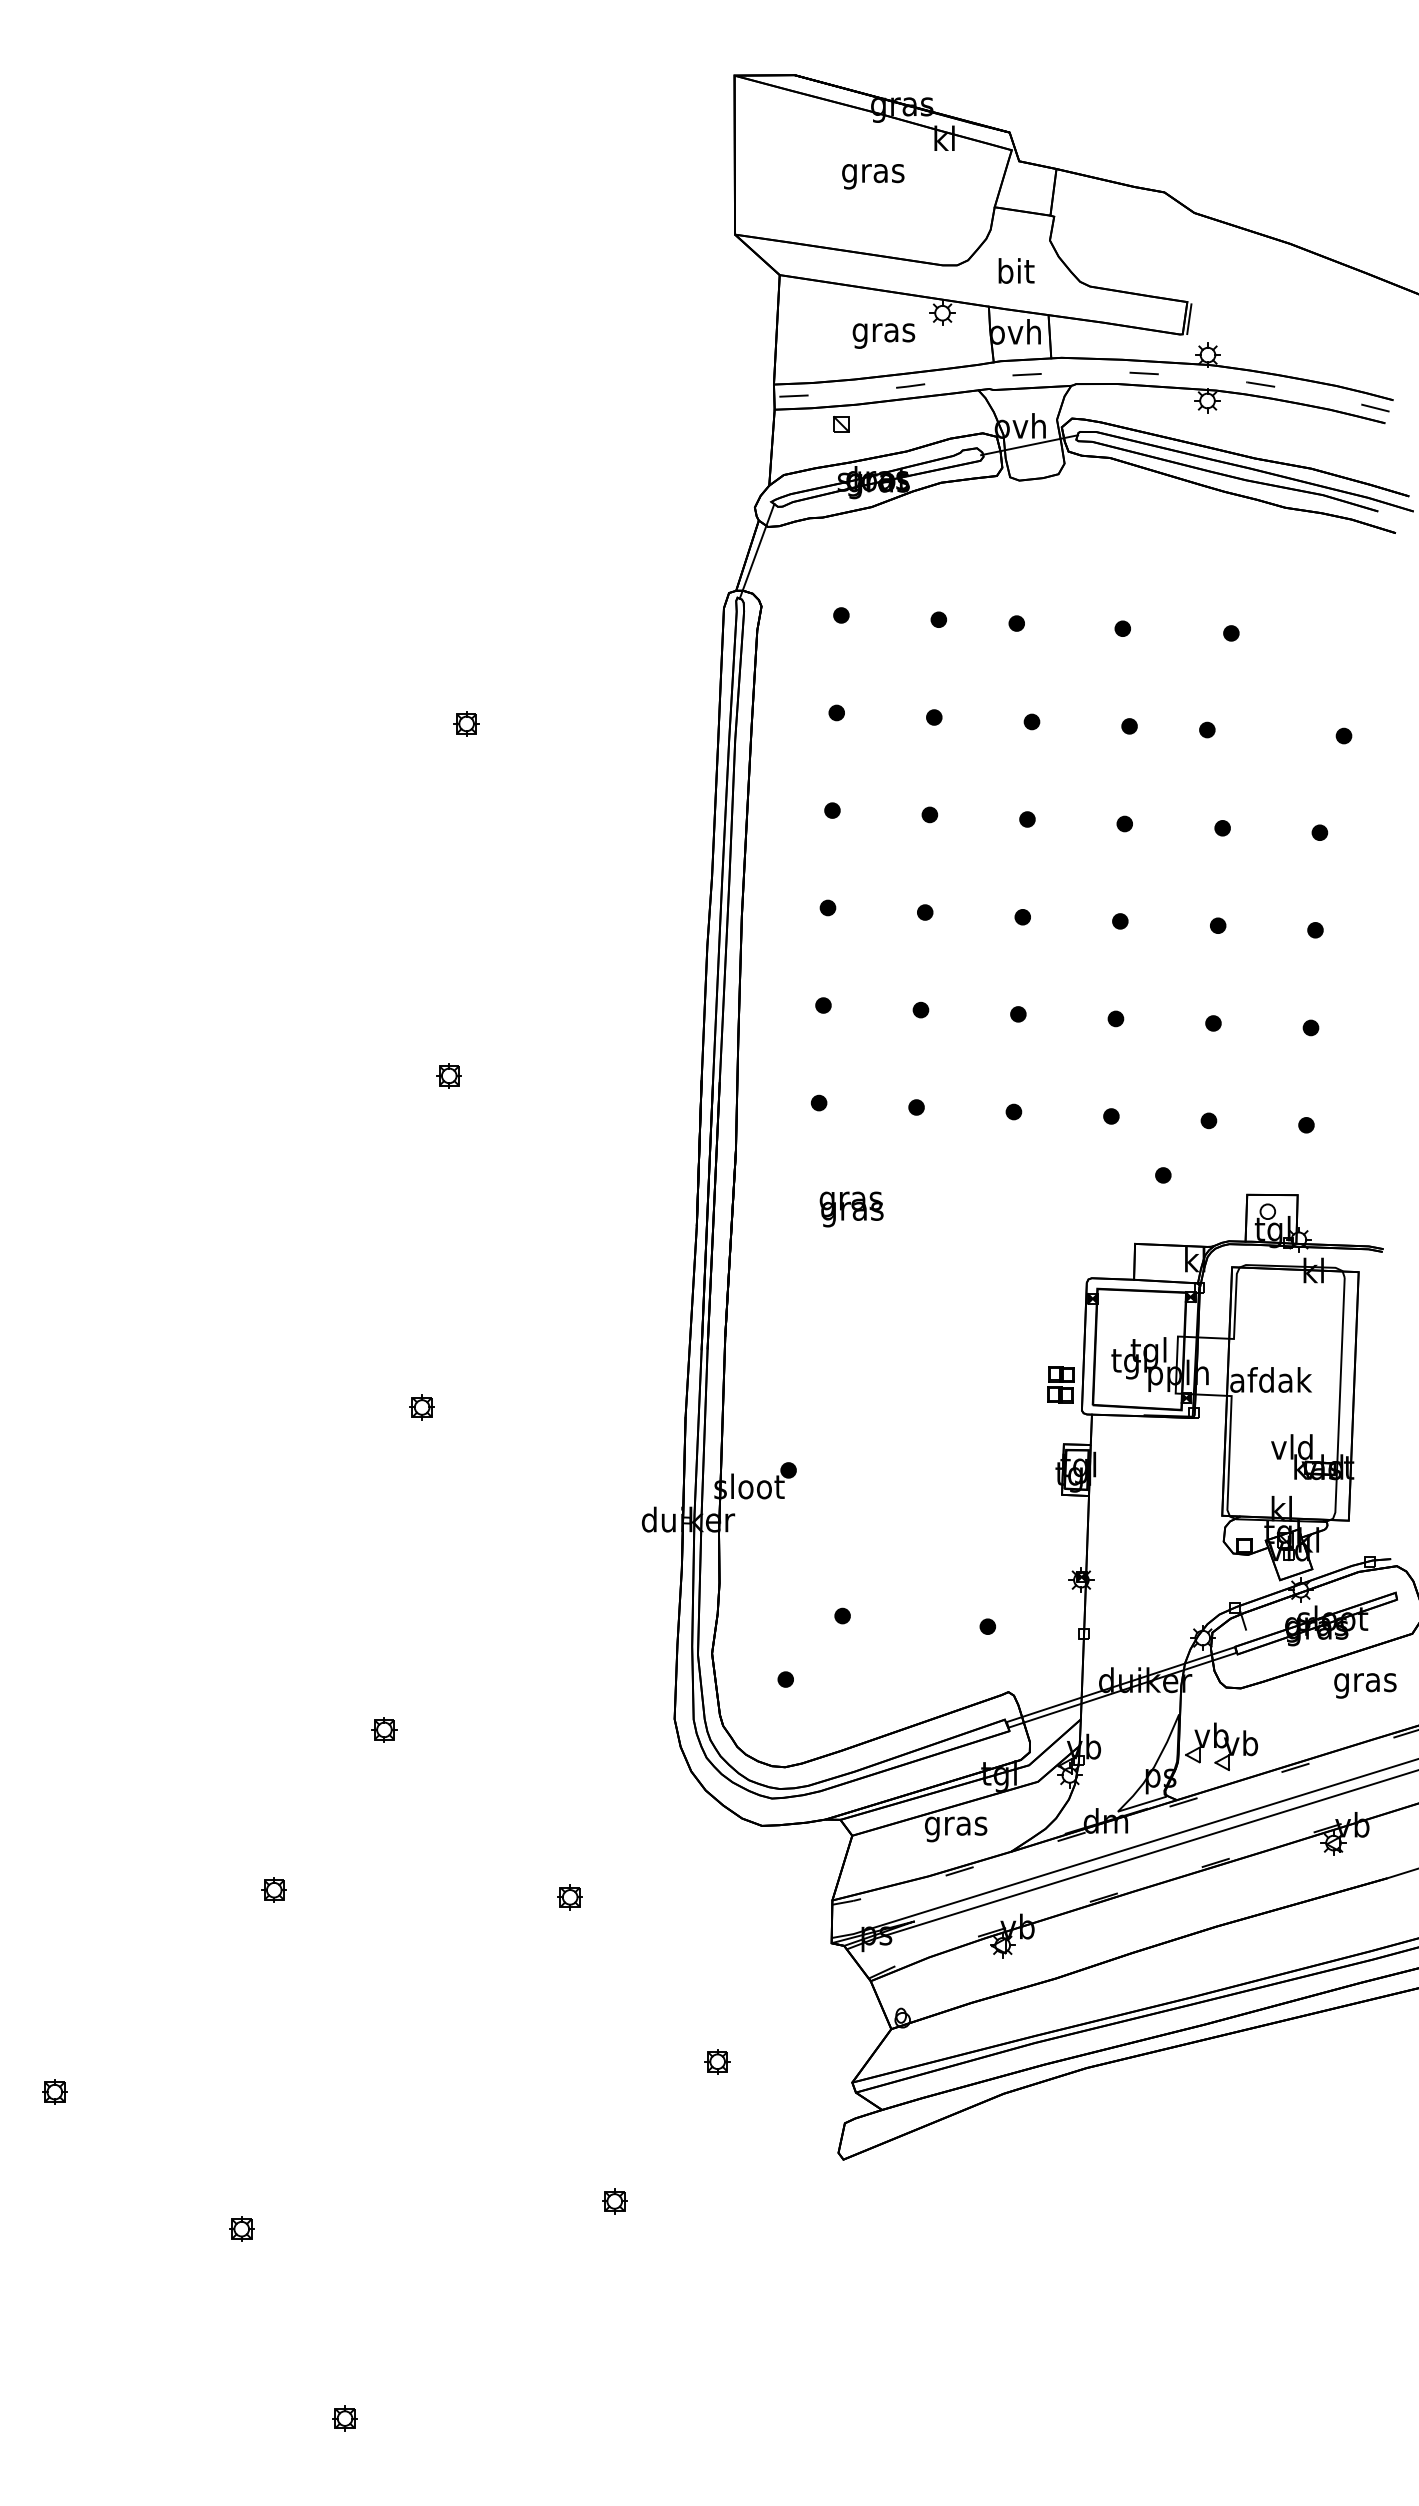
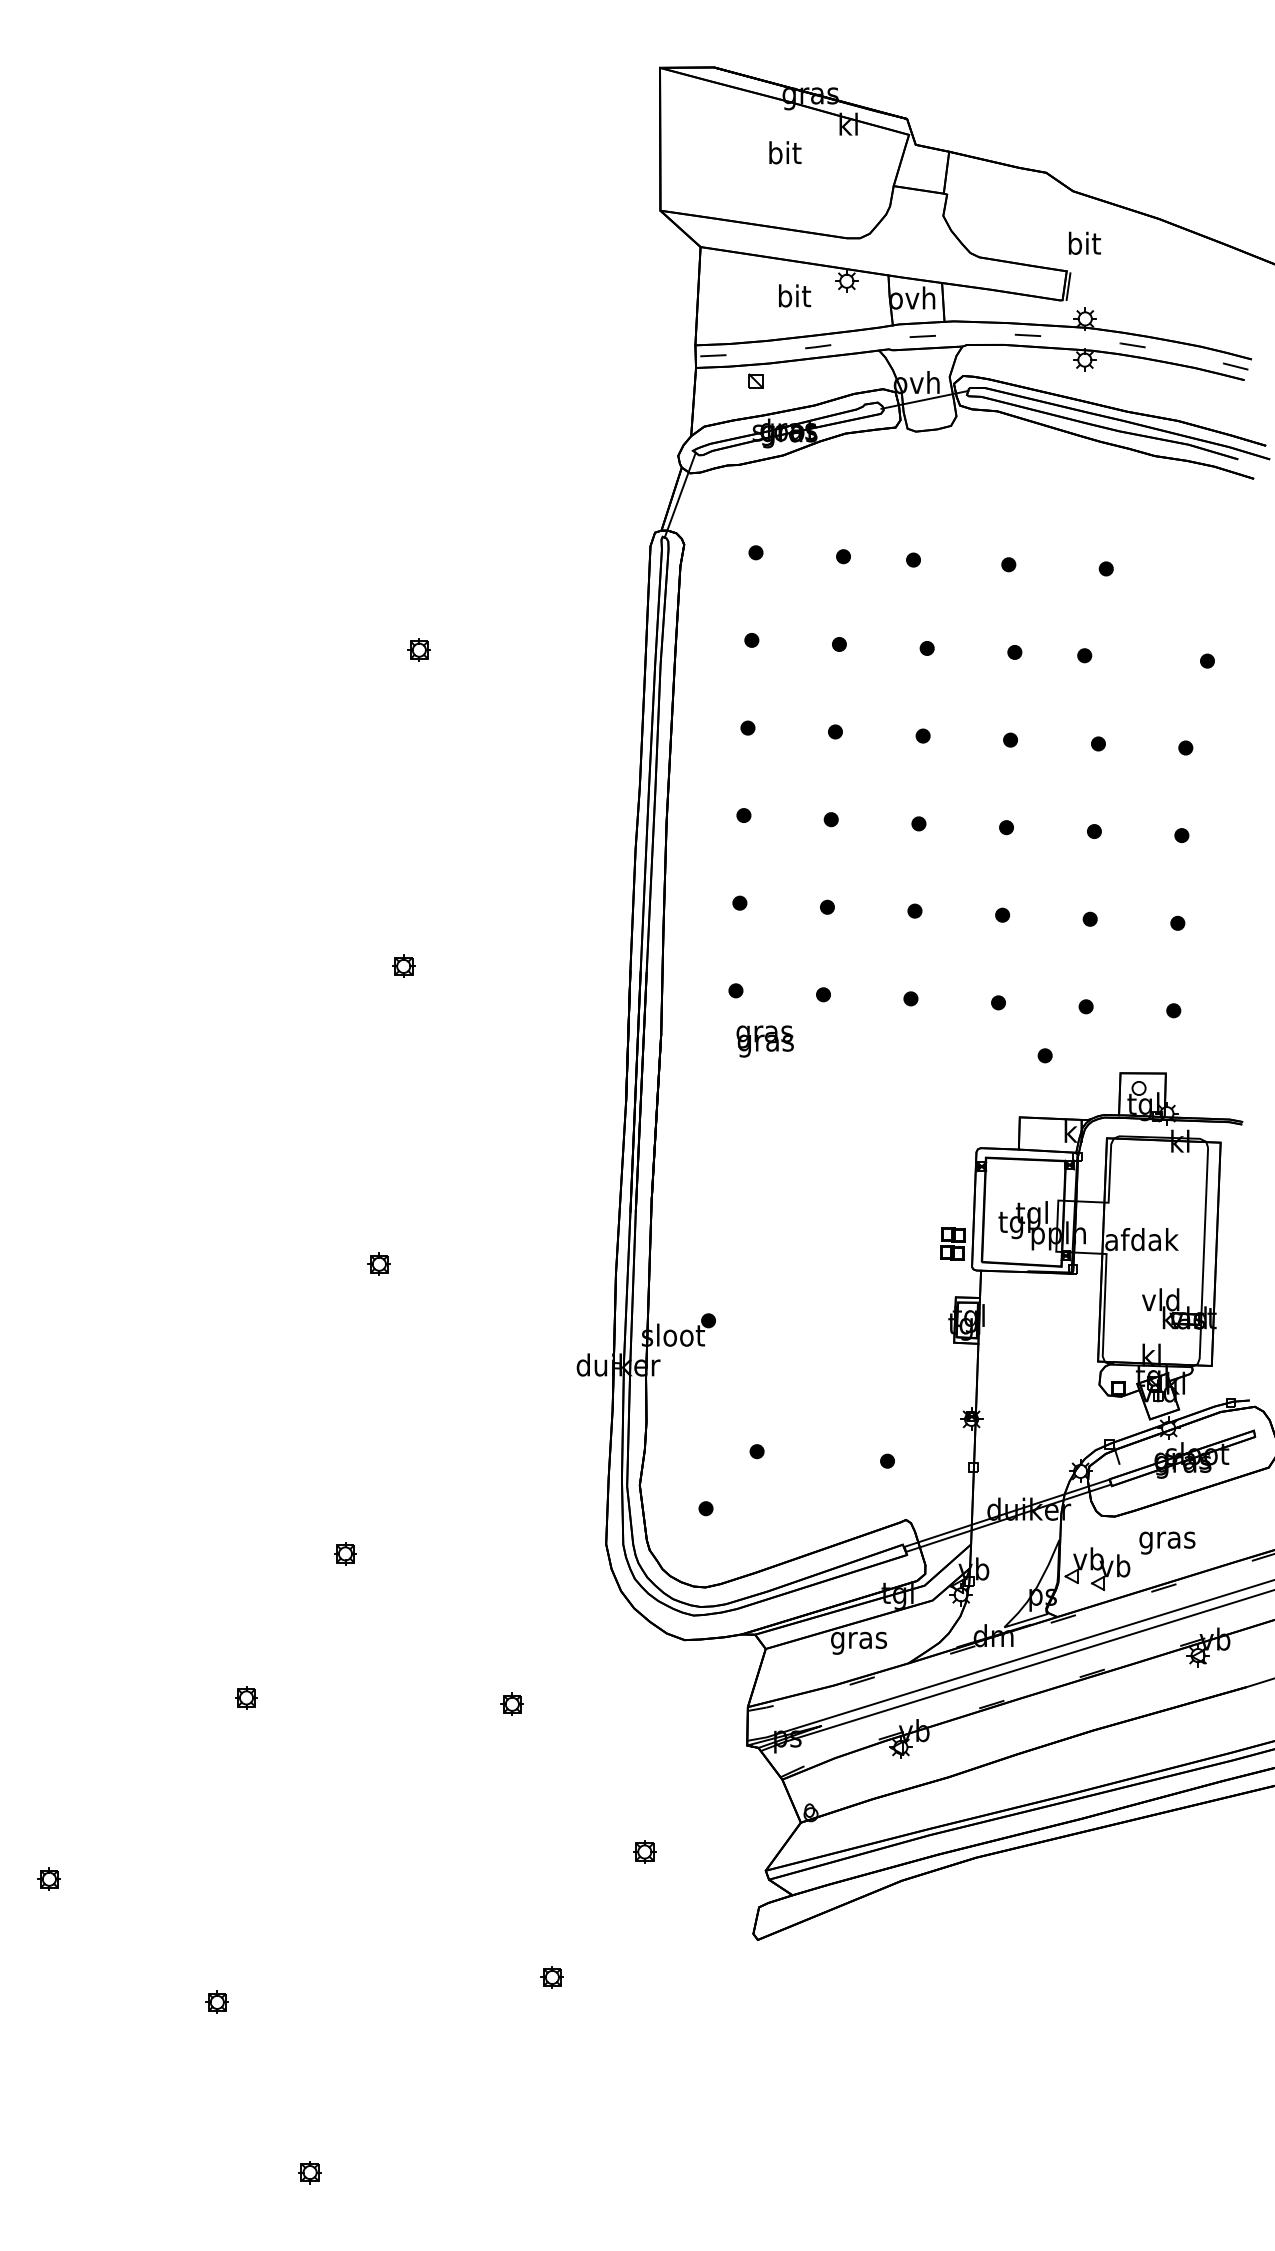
text: (873, 173) -> (784, 155), gras -> bit
text: (1016, 270) -> (1084, 242), moved
text: (883, 332) -> (793, 298), gras -> bit
text: (851, 1209) -> (765, 1041), moved
text: (1365, 1685) -> (1167, 1542), moved

